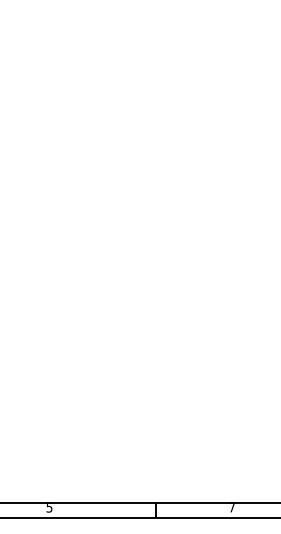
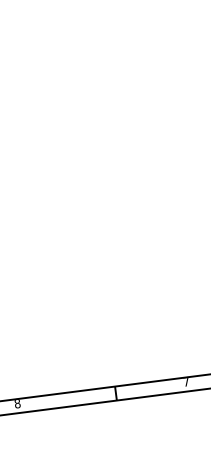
text: (49, 508) -> (17, 404), 5 -> 8

